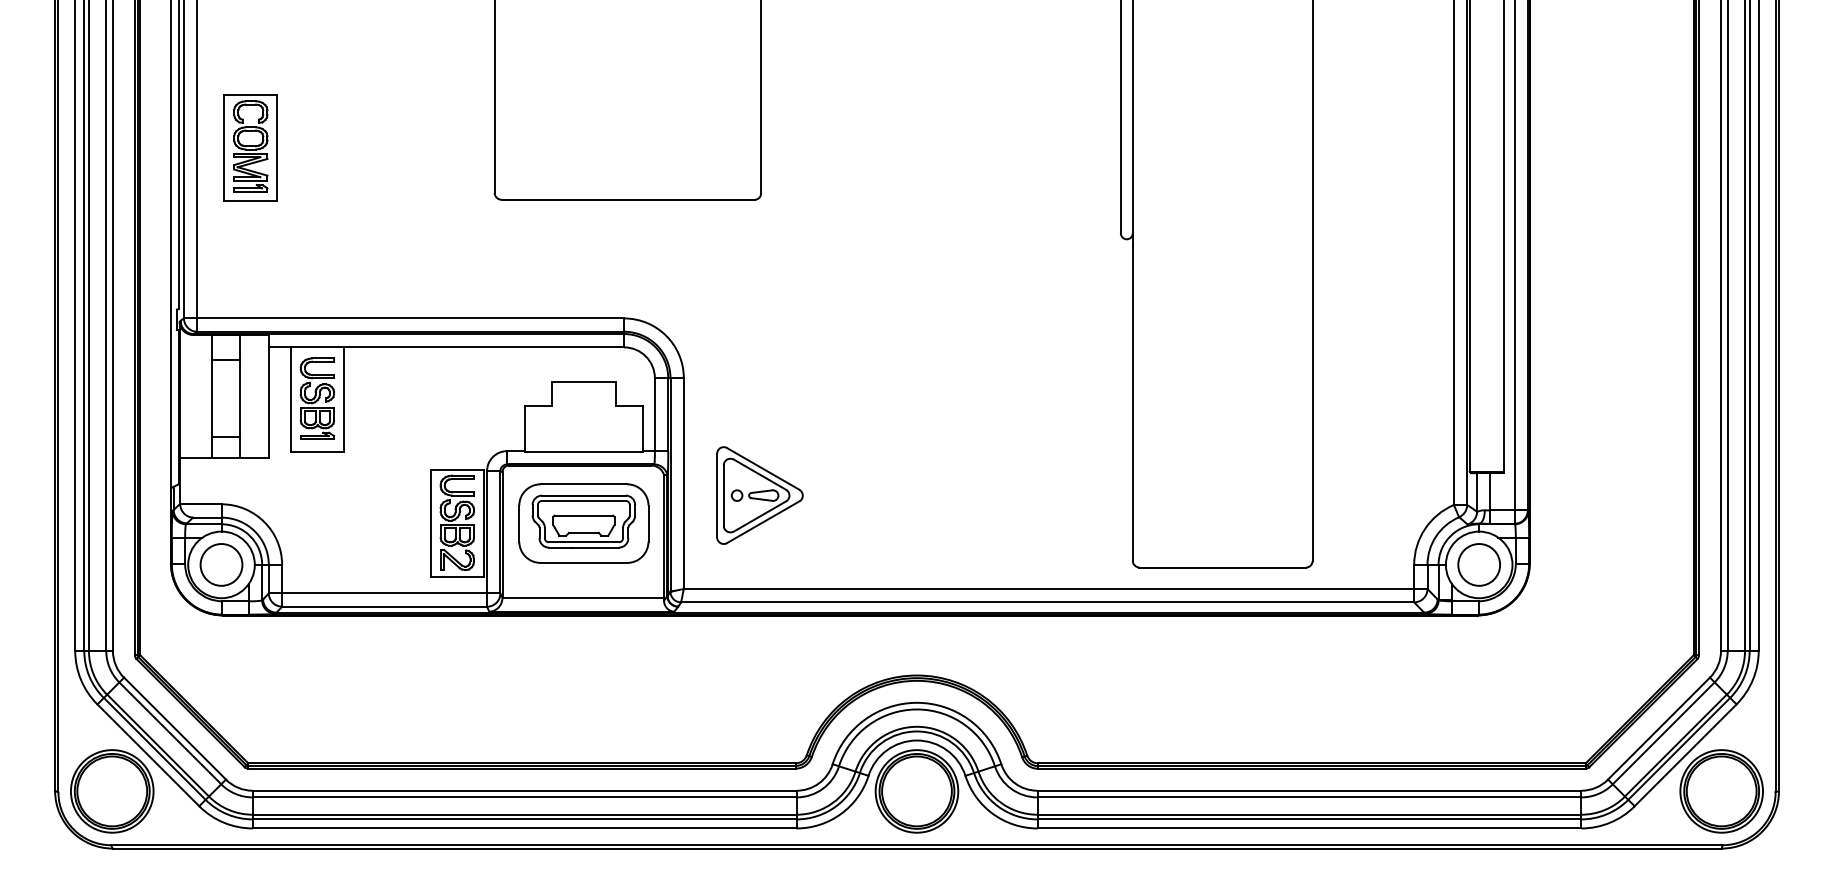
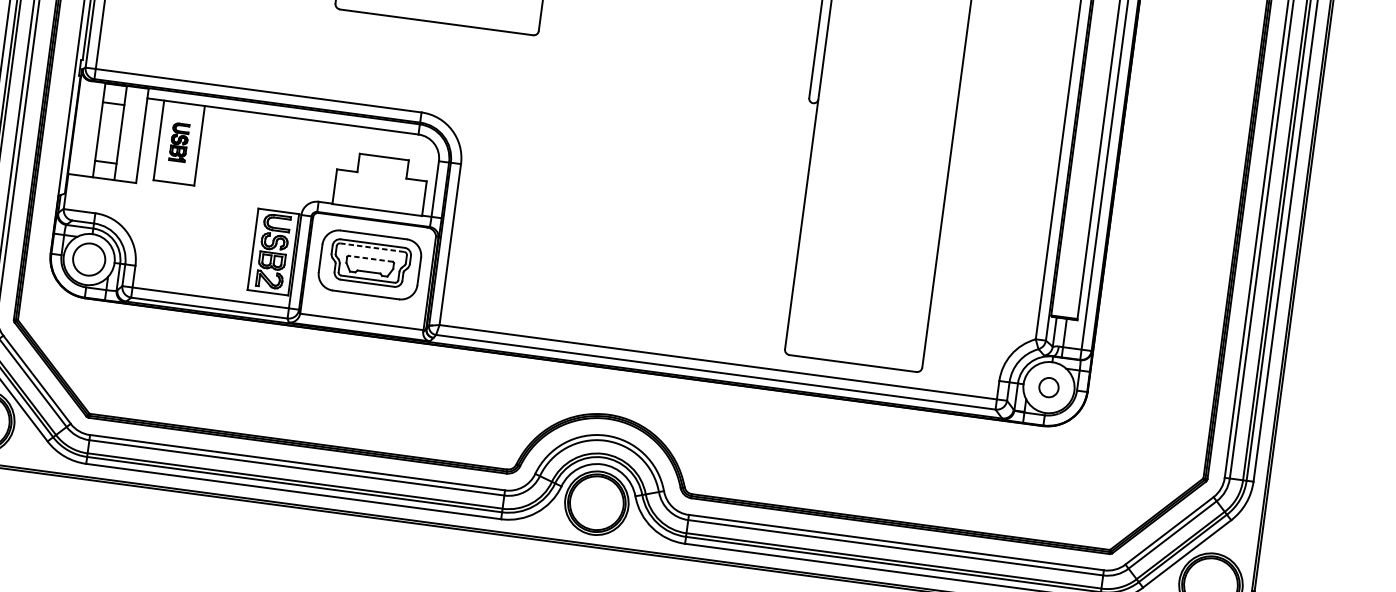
part: (317, 398) -> (179, 142), size x0.6
part: (759, 495) -> (506, 261), removed
line: (583, 500) -> (372, 247), solid -> dashed
line: (583, 515) -> (370, 258), solid -> dashed
circle: (1479, 564) -> (1049, 387), size x0.6

